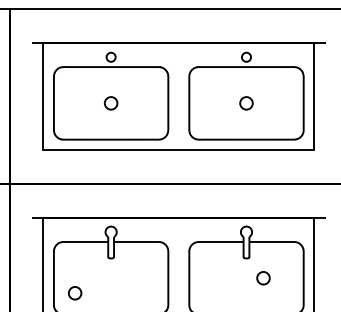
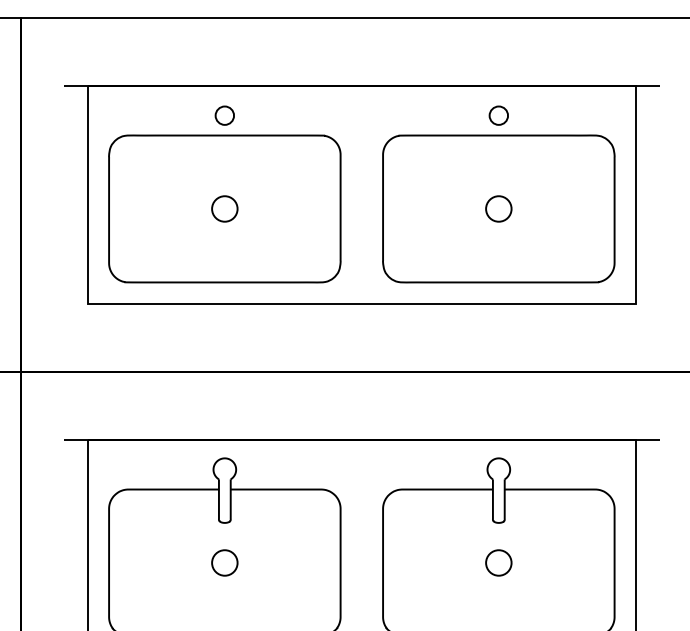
circle: (263, 278) -> (498, 563), moved
circle: (75, 293) -> (225, 563), moved

